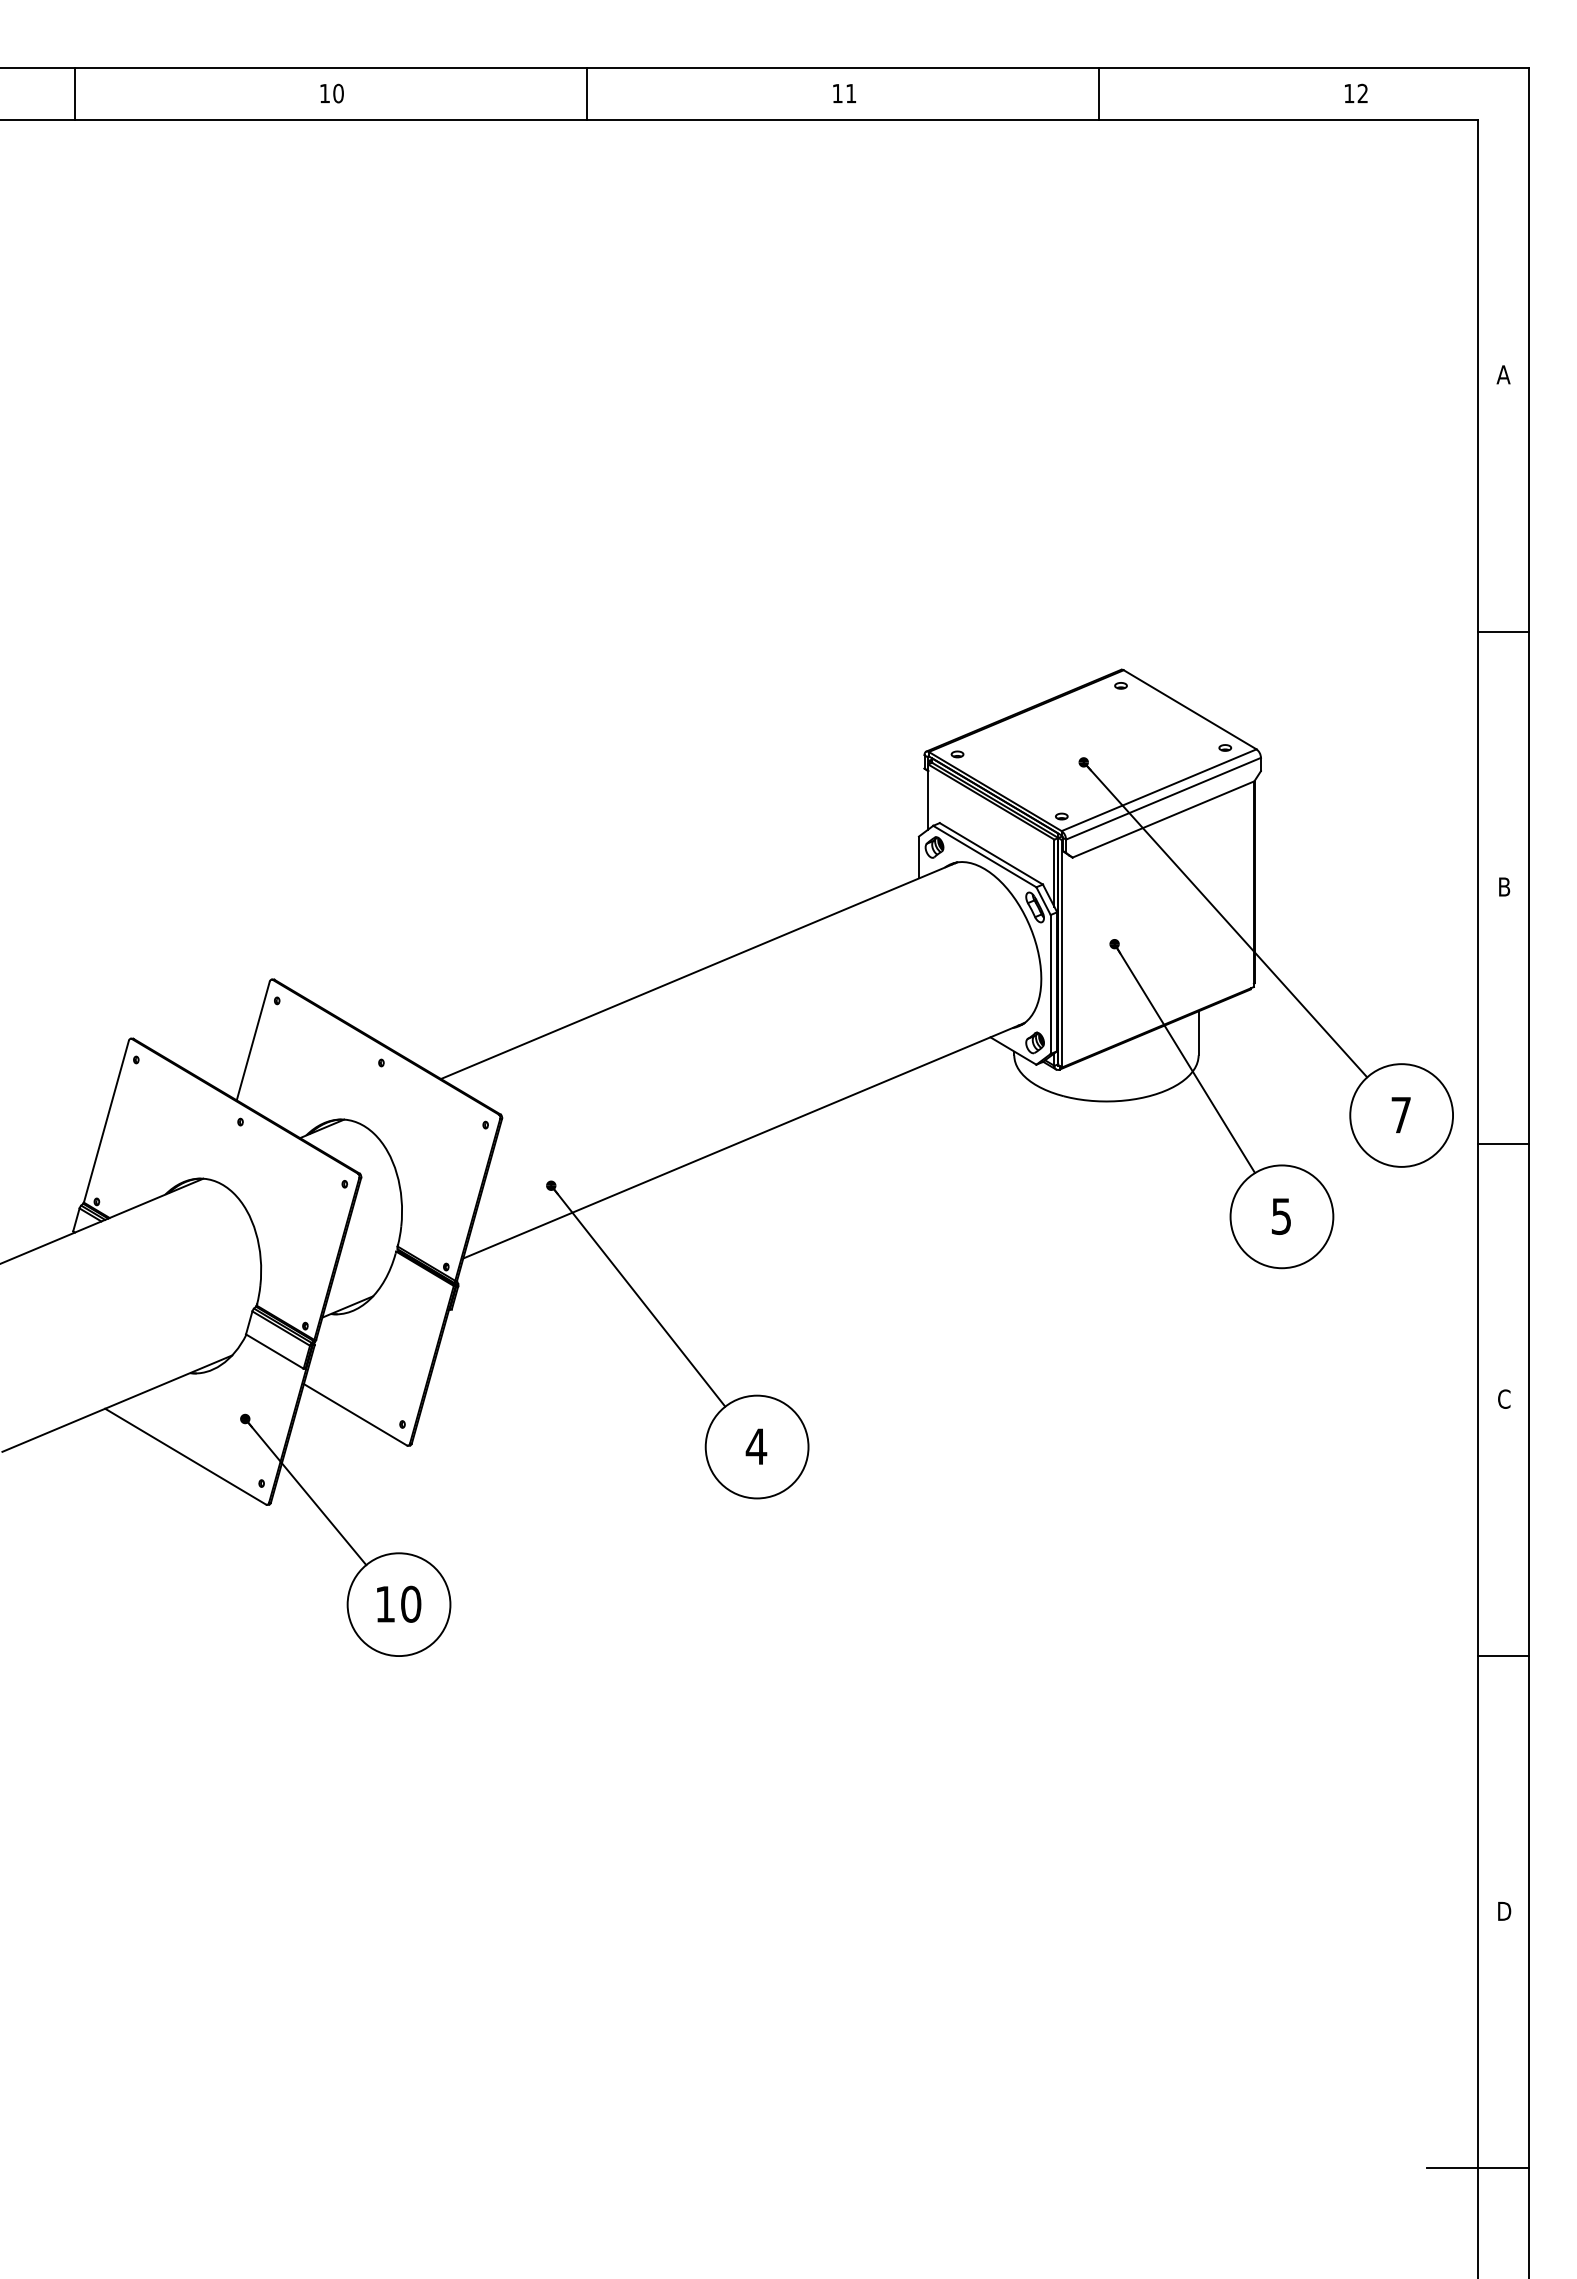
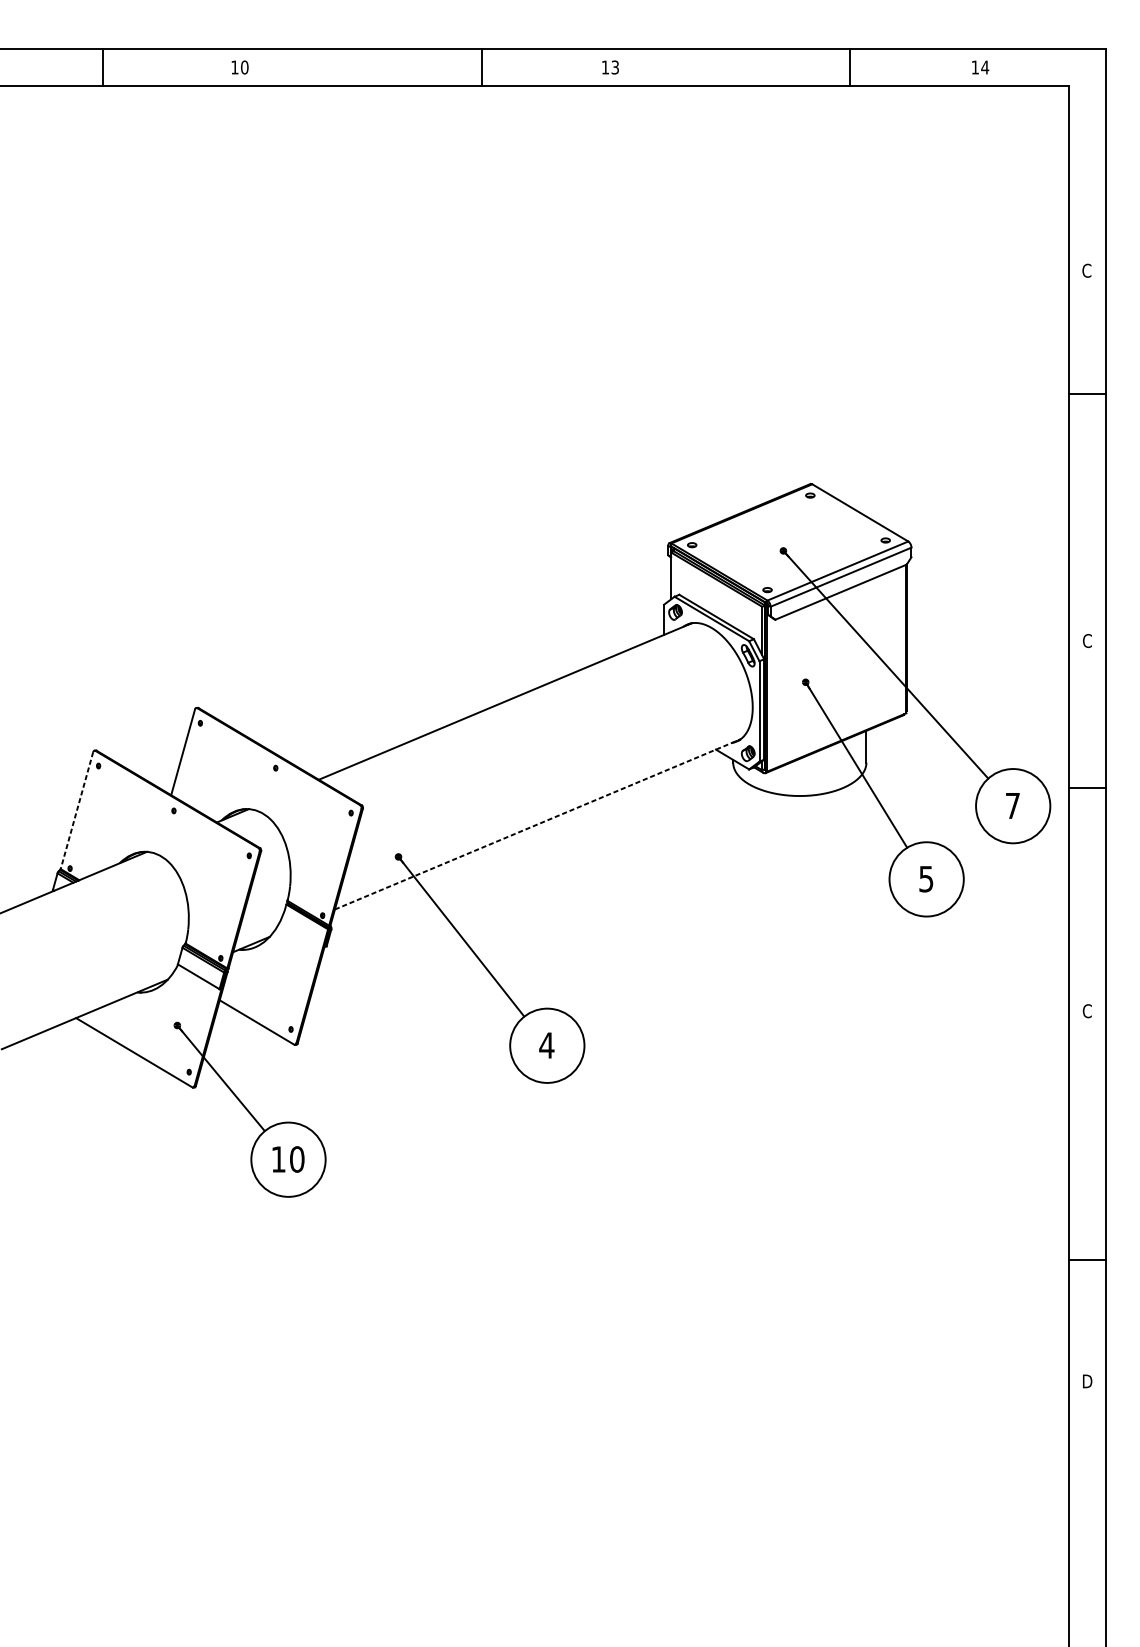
line: (74, 93) -> (102, 67), moved
line: (587, 93) -> (482, 67), moved
text: (851, 93) -> (615, 67), 11 -> 13
line: (1099, 93) -> (850, 67), moved
text: (1362, 93) -> (984, 67), 12 -> 14
text: (1503, 374) -> (1086, 270), A -> C
line: (1503, 631) -> (1086, 394), moved
text: (1504, 886) -> (1087, 640), B -> C
line: (106, 1121) -> (77, 810), solid -> dashed
line: (744, 1140) -> (538, 824), solid -> dashed
line: (1503, 1143) -> (1086, 788), moved
line: (1503, 1656) -> (1086, 1260), moved
line: (1478, 2168) -> (1068, 1567), removed

